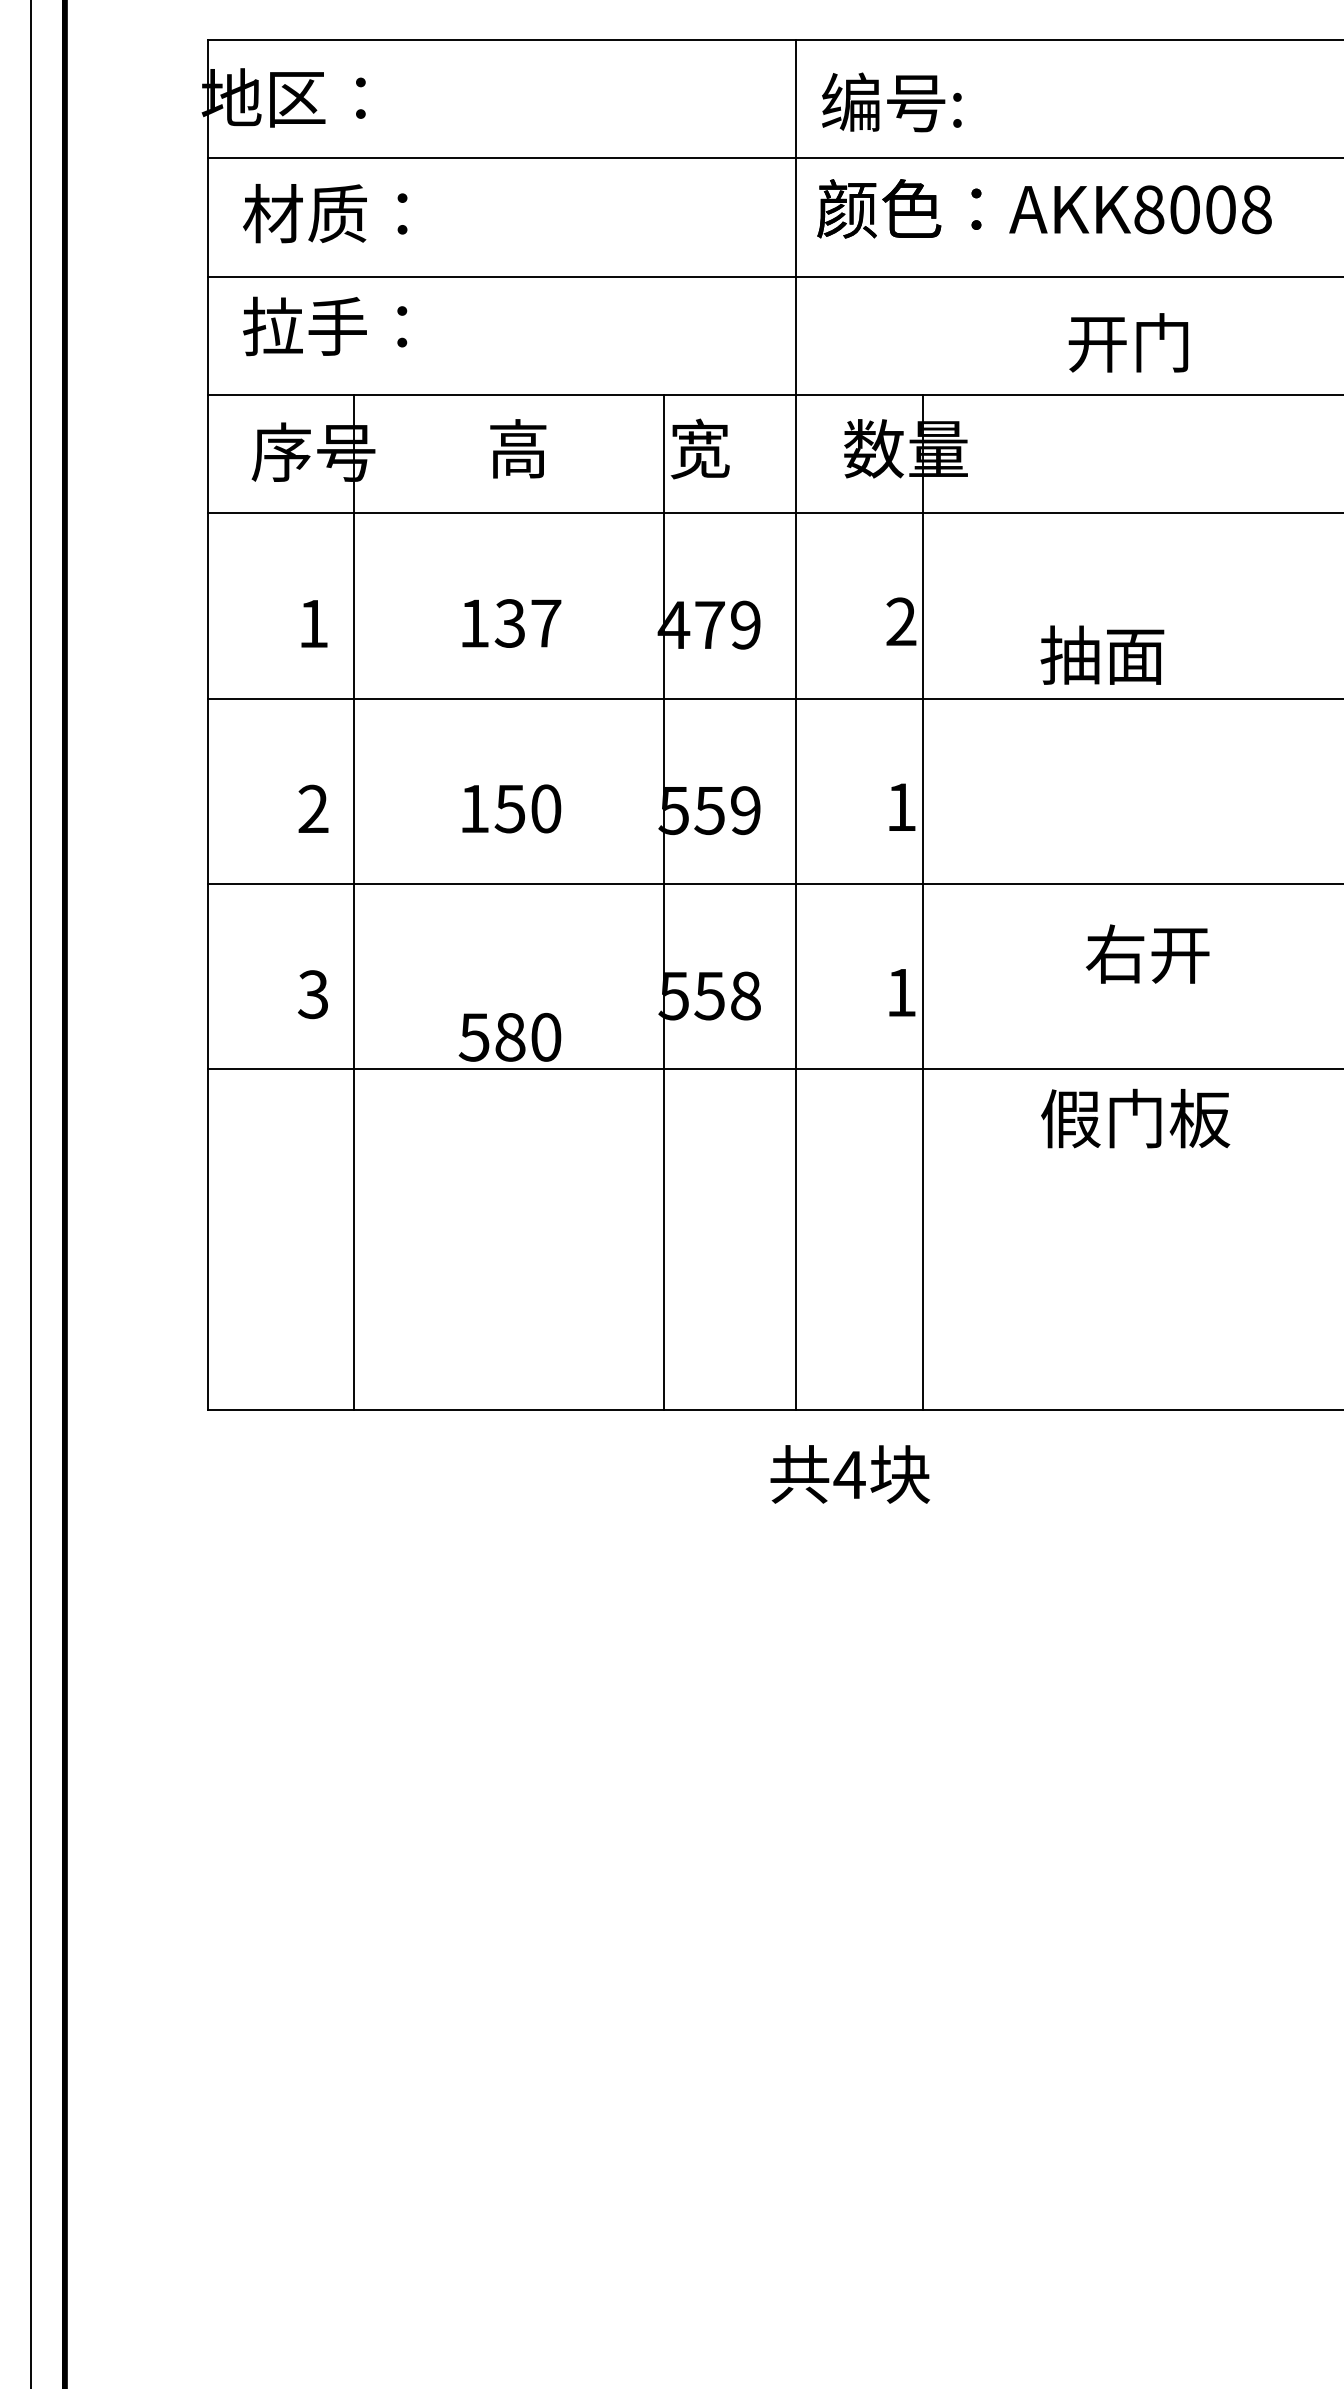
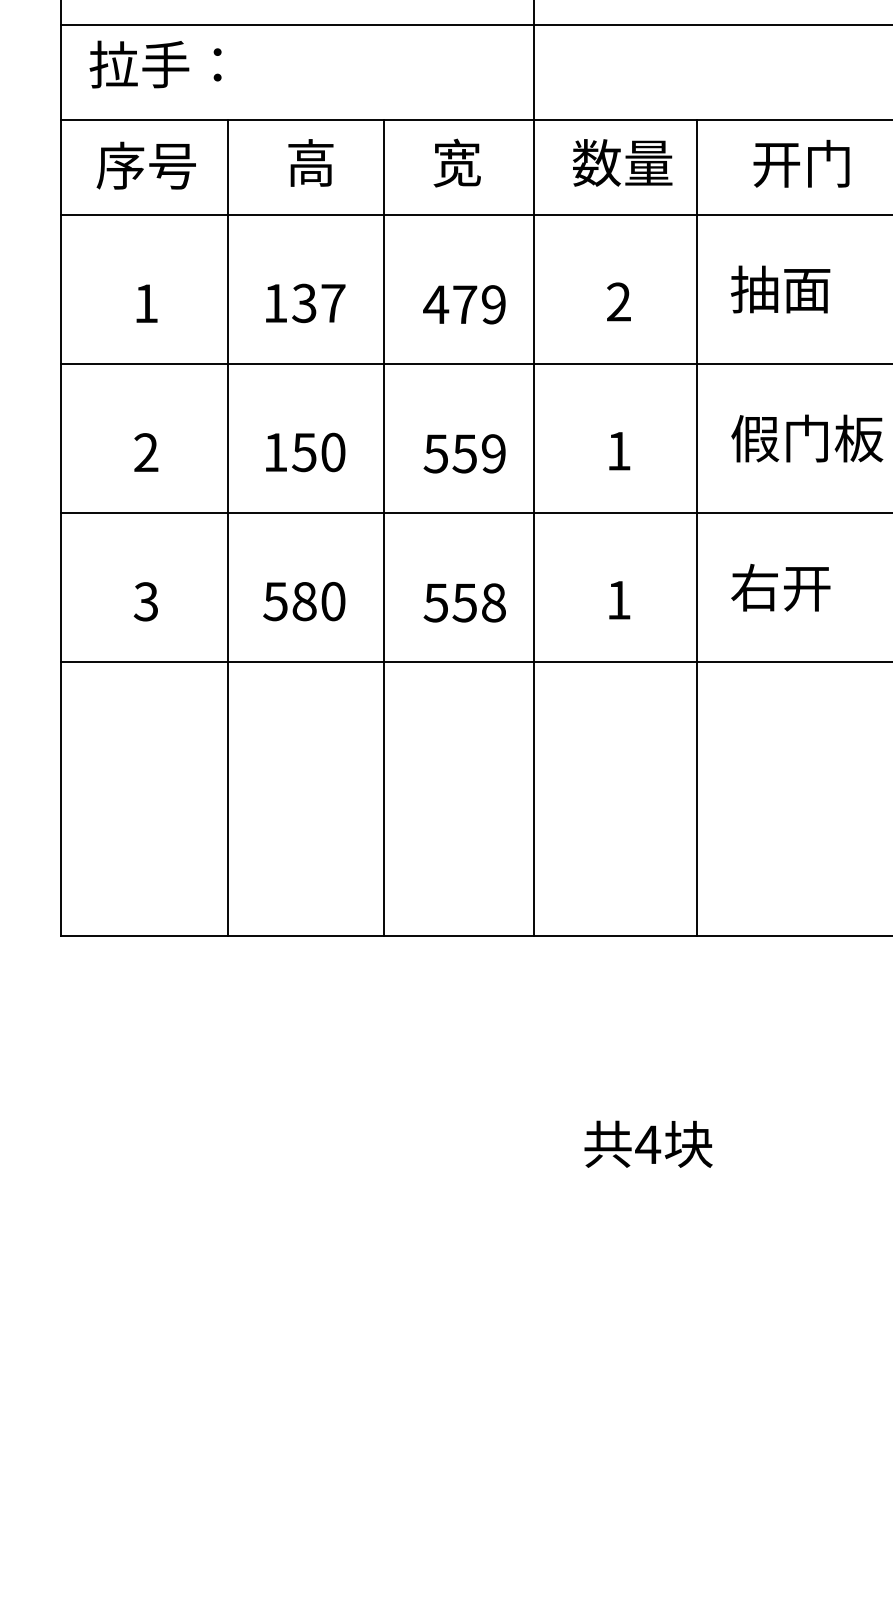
text: (1128, 342) -> (801, 163), moved
text: (1102, 654) -> (780, 288), moved
line: (354, 902) -> (228, 527), moved
line: (663, 902) -> (383, 527), moved
line: (923, 902) -> (697, 527), moved
text: (1147, 953) -> (780, 587), moved
text: (509, 1037) -> (303, 601), moved
text: (1135, 1118) -> (807, 438), moved
text: (849, 1474) -> (647, 1144), moved

